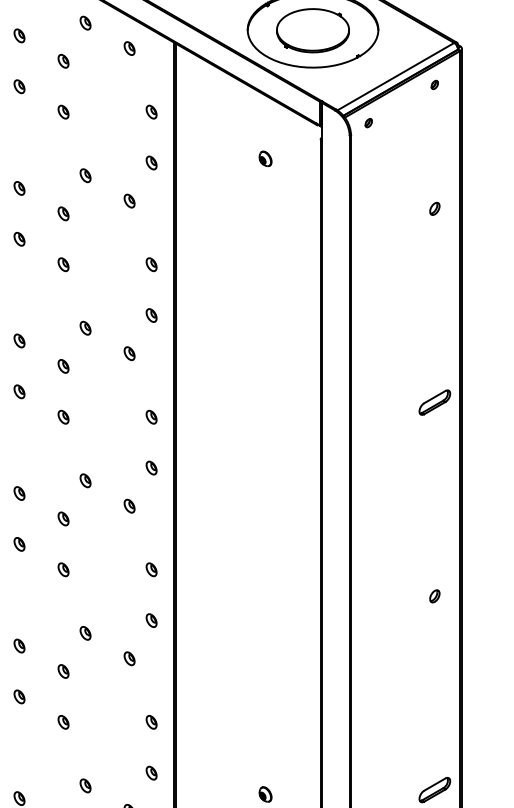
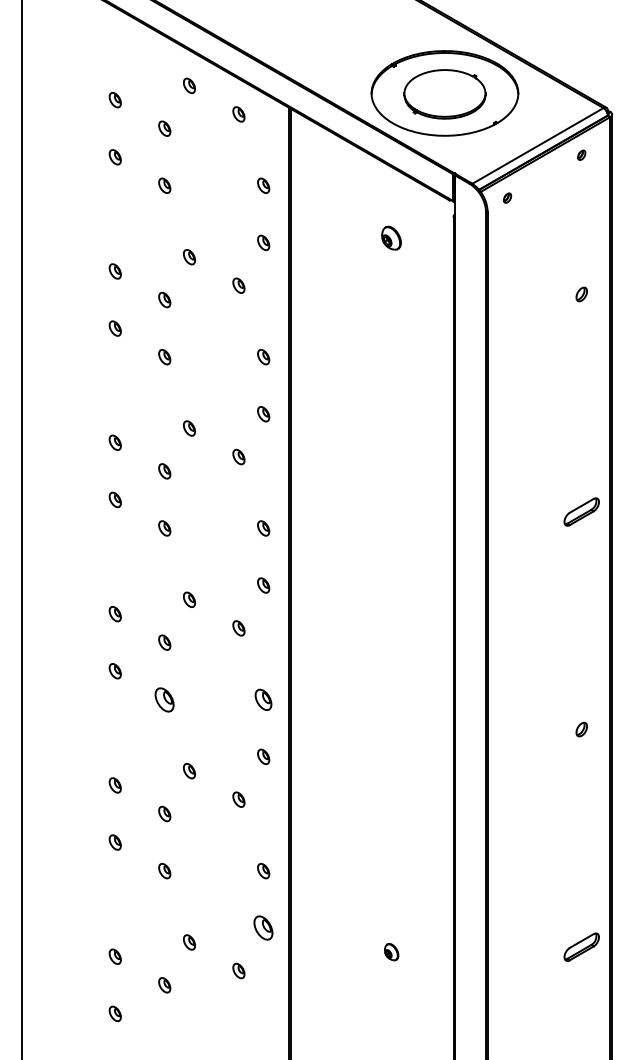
part: (265, 159) -> (391, 238), size x1.4
part: (63, 569) -> (164, 699), size x1.6
part: (151, 569) -> (263, 699), size x1.4
part: (151, 773) -> (263, 928), size x1.6

